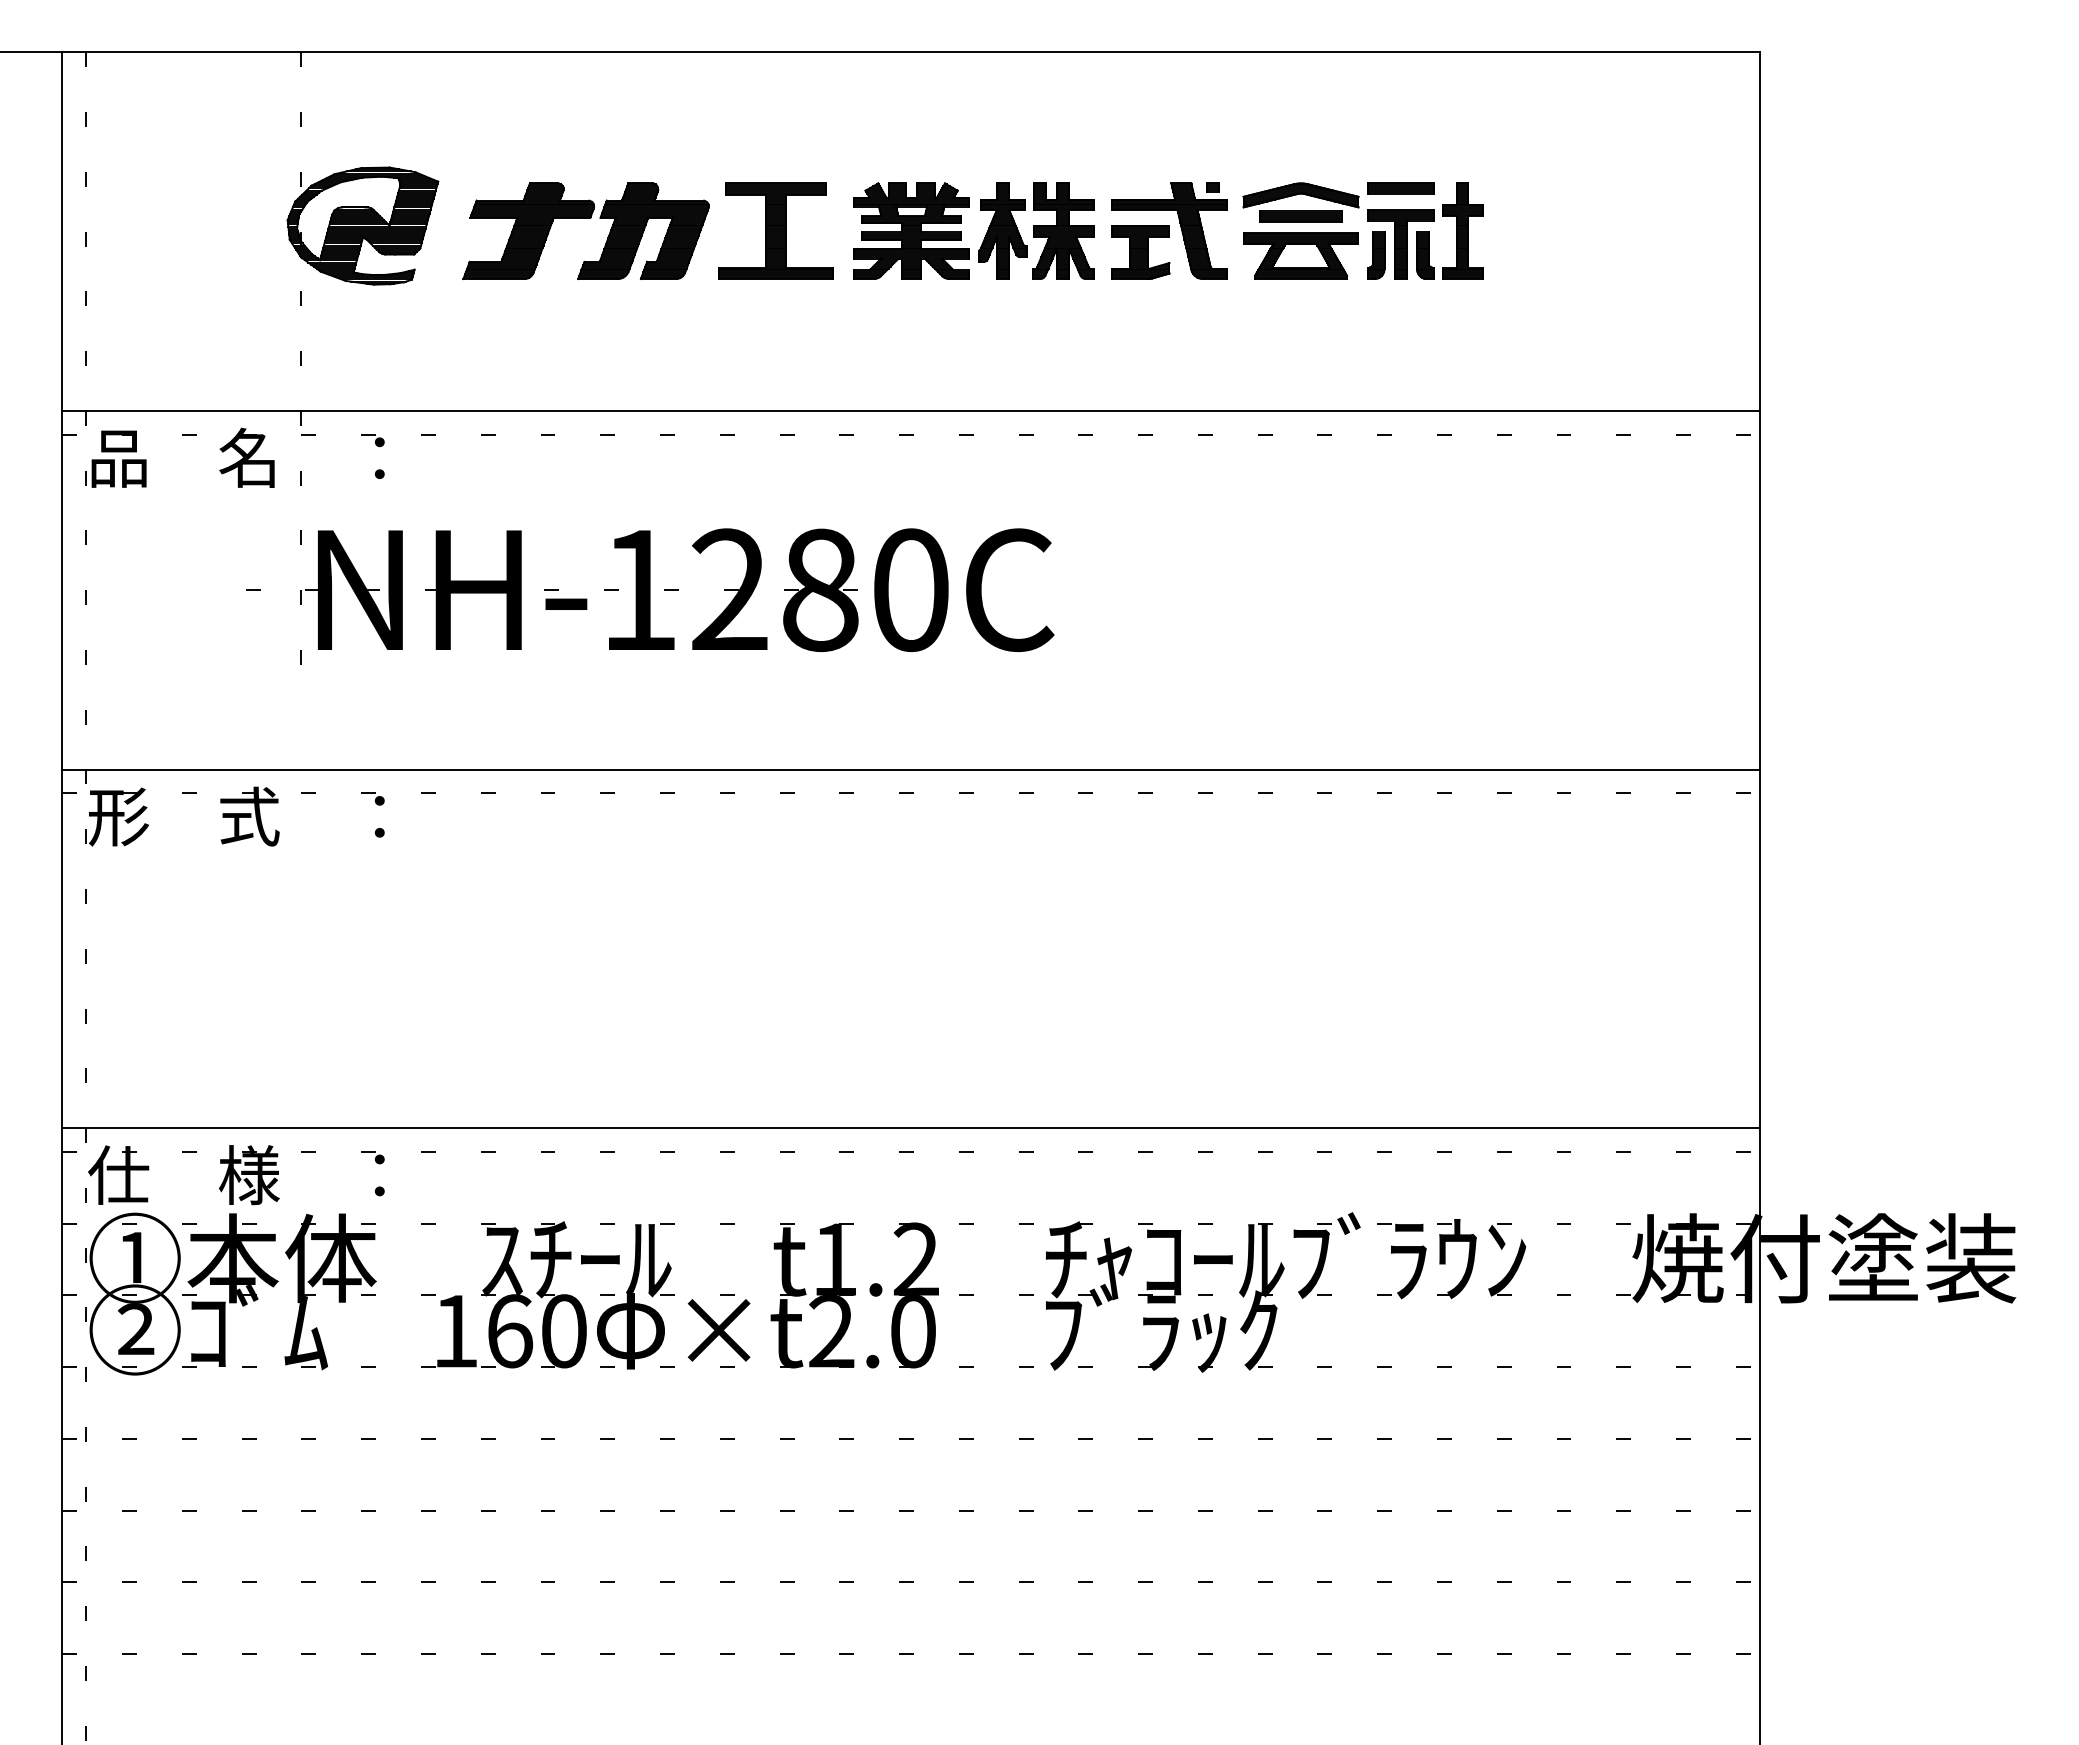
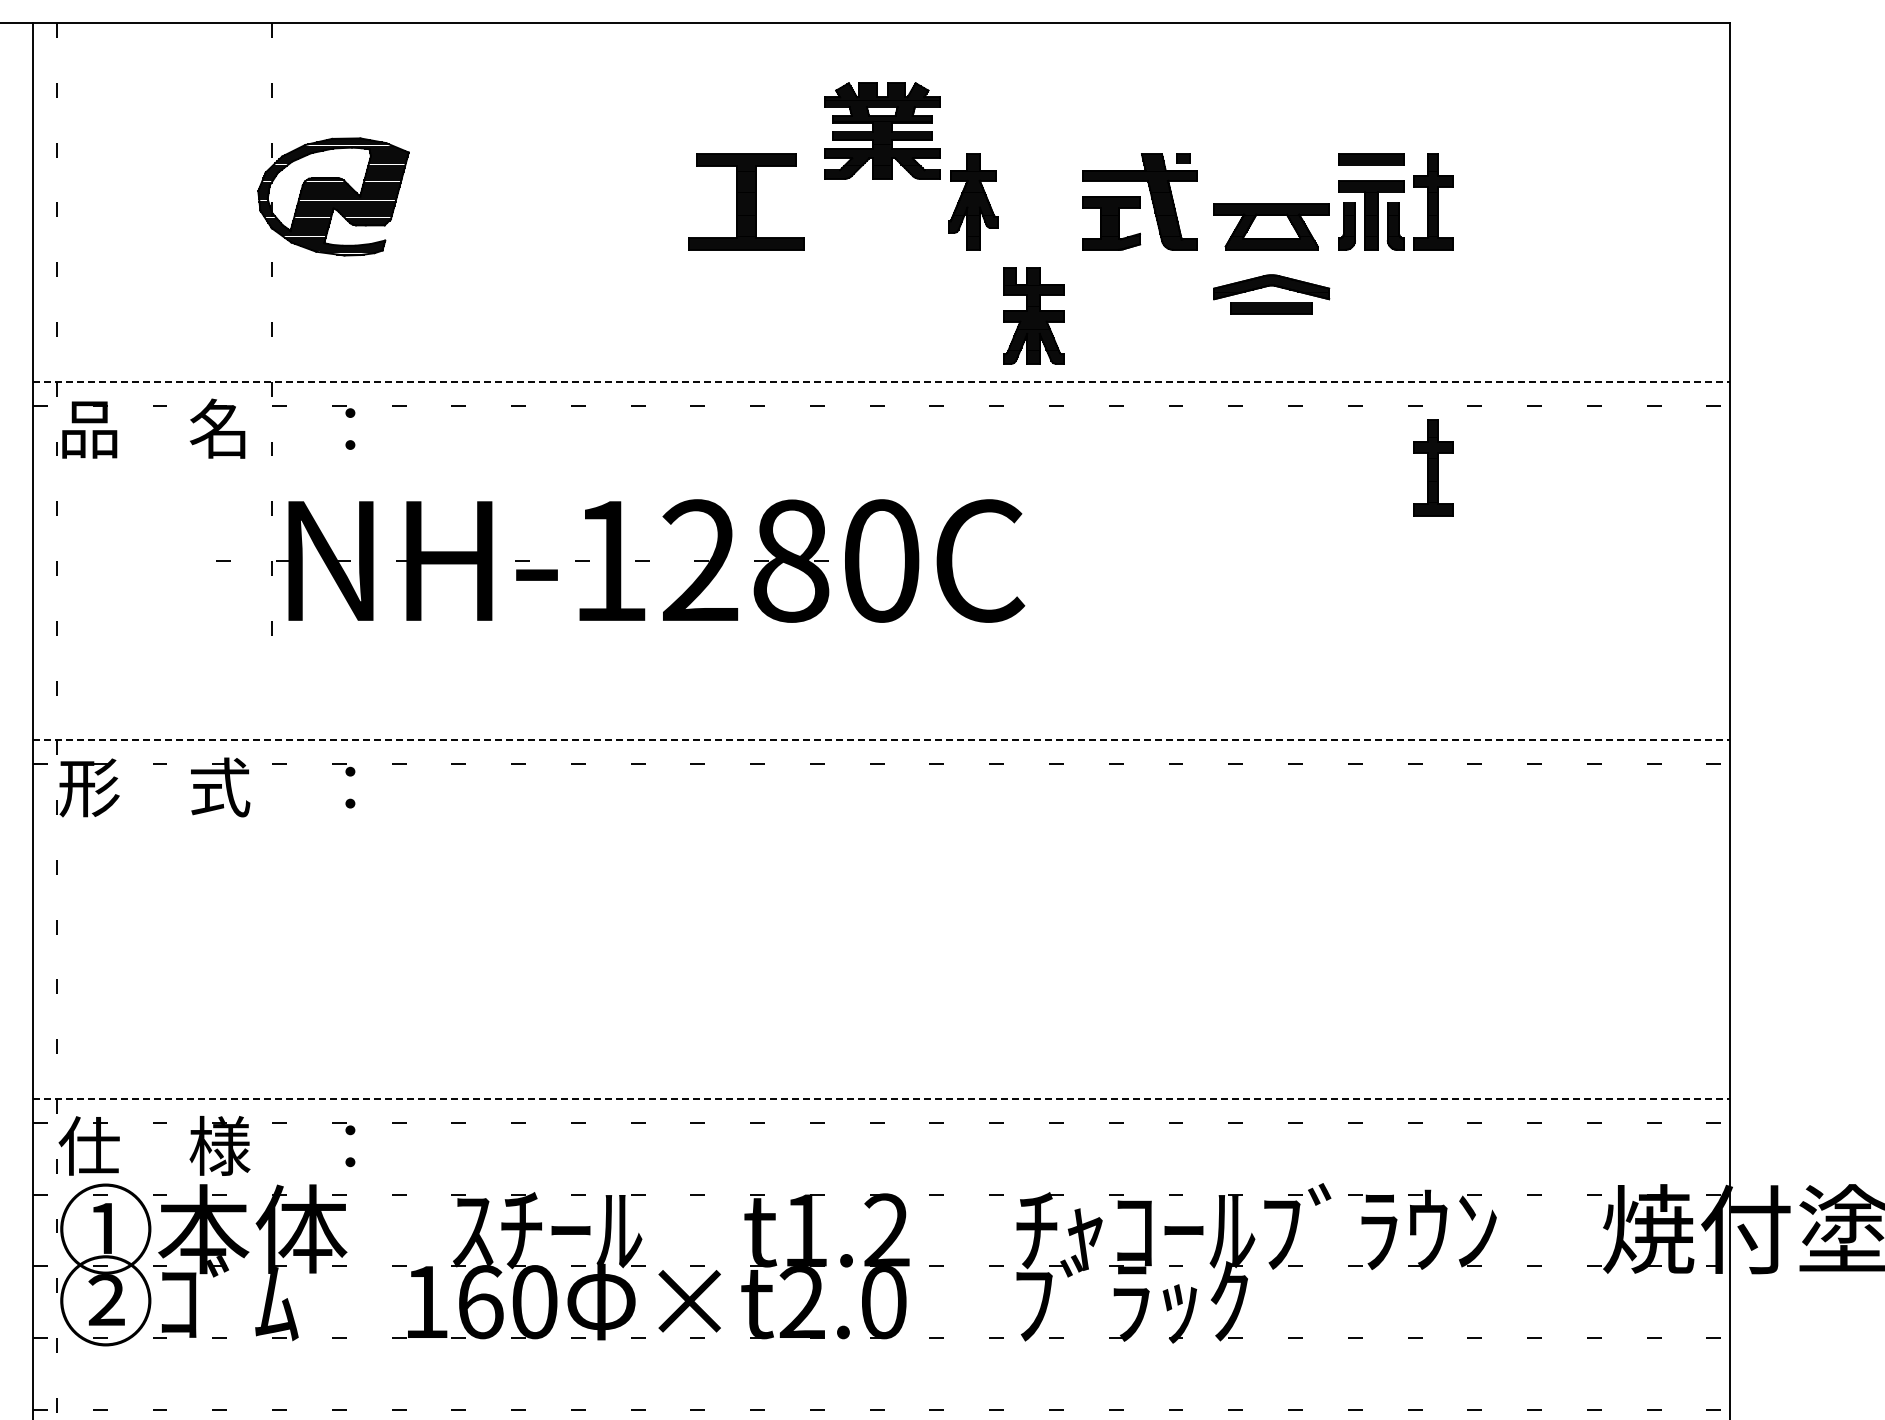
part: (1300, 194) -> (1271, 286), moved
part: (585, 218) -> (556, 189), removed
part: (911, 230) -> (882, 130), moved
part: (1063, 230) -> (1034, 315), moved
line: (911, 410) -> (882, 381), solid -> dashed
part: (1462, 496) -> (1433, 467), added
line: (911, 769) -> (882, 740), solid -> dashed
line: (911, 1128) -> (882, 1099), solid -> dashed

